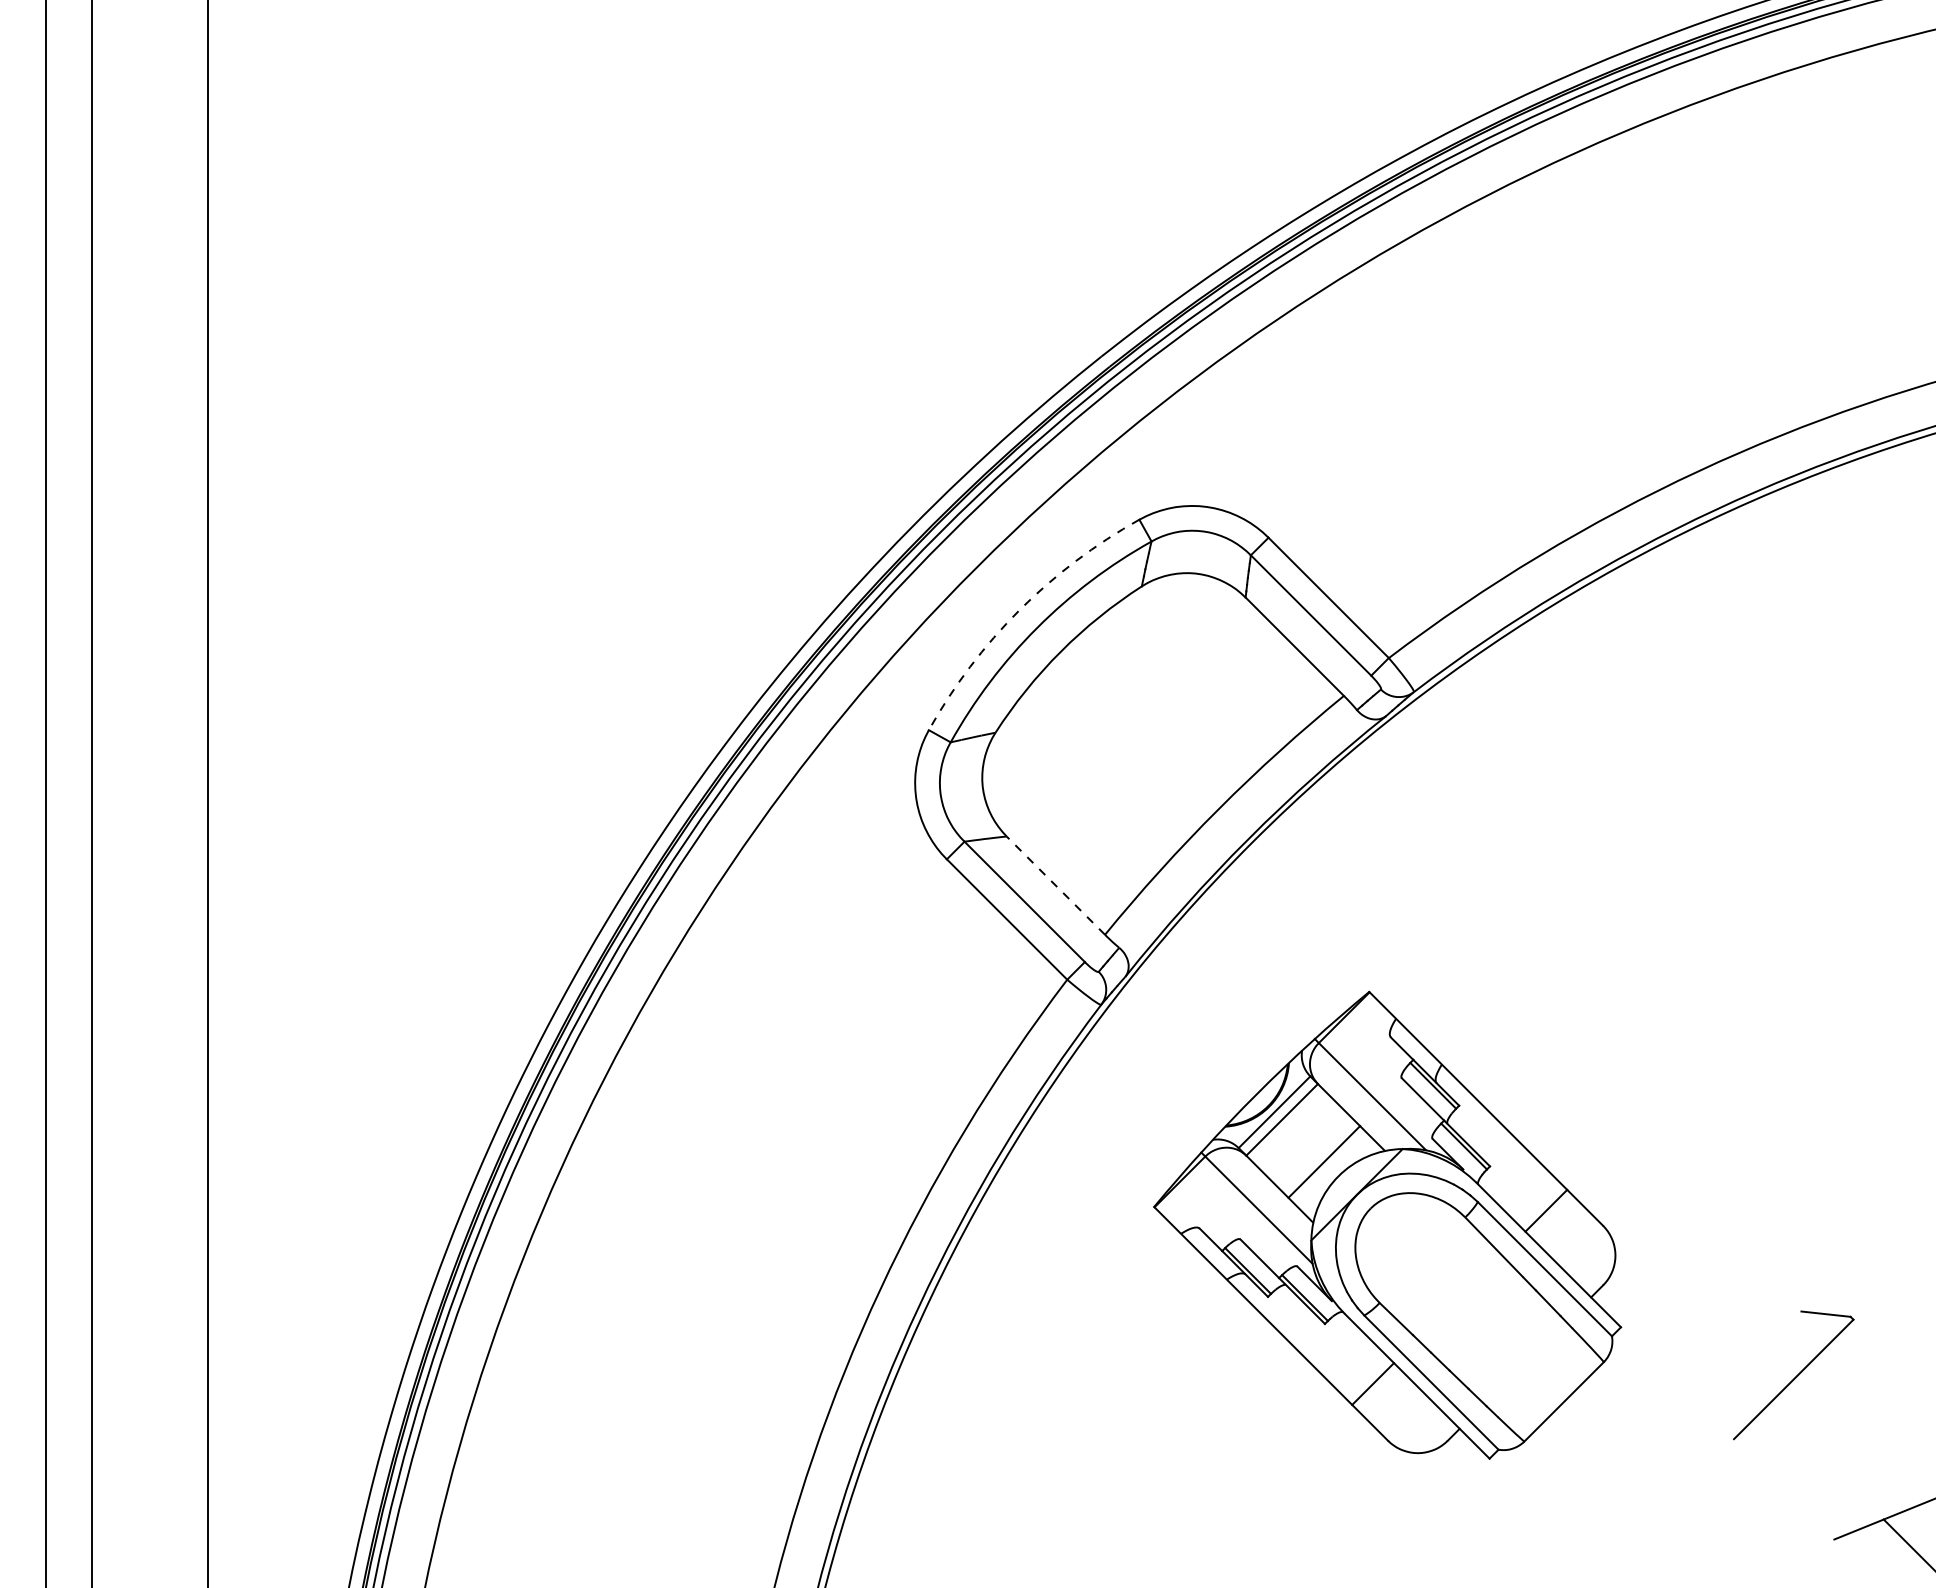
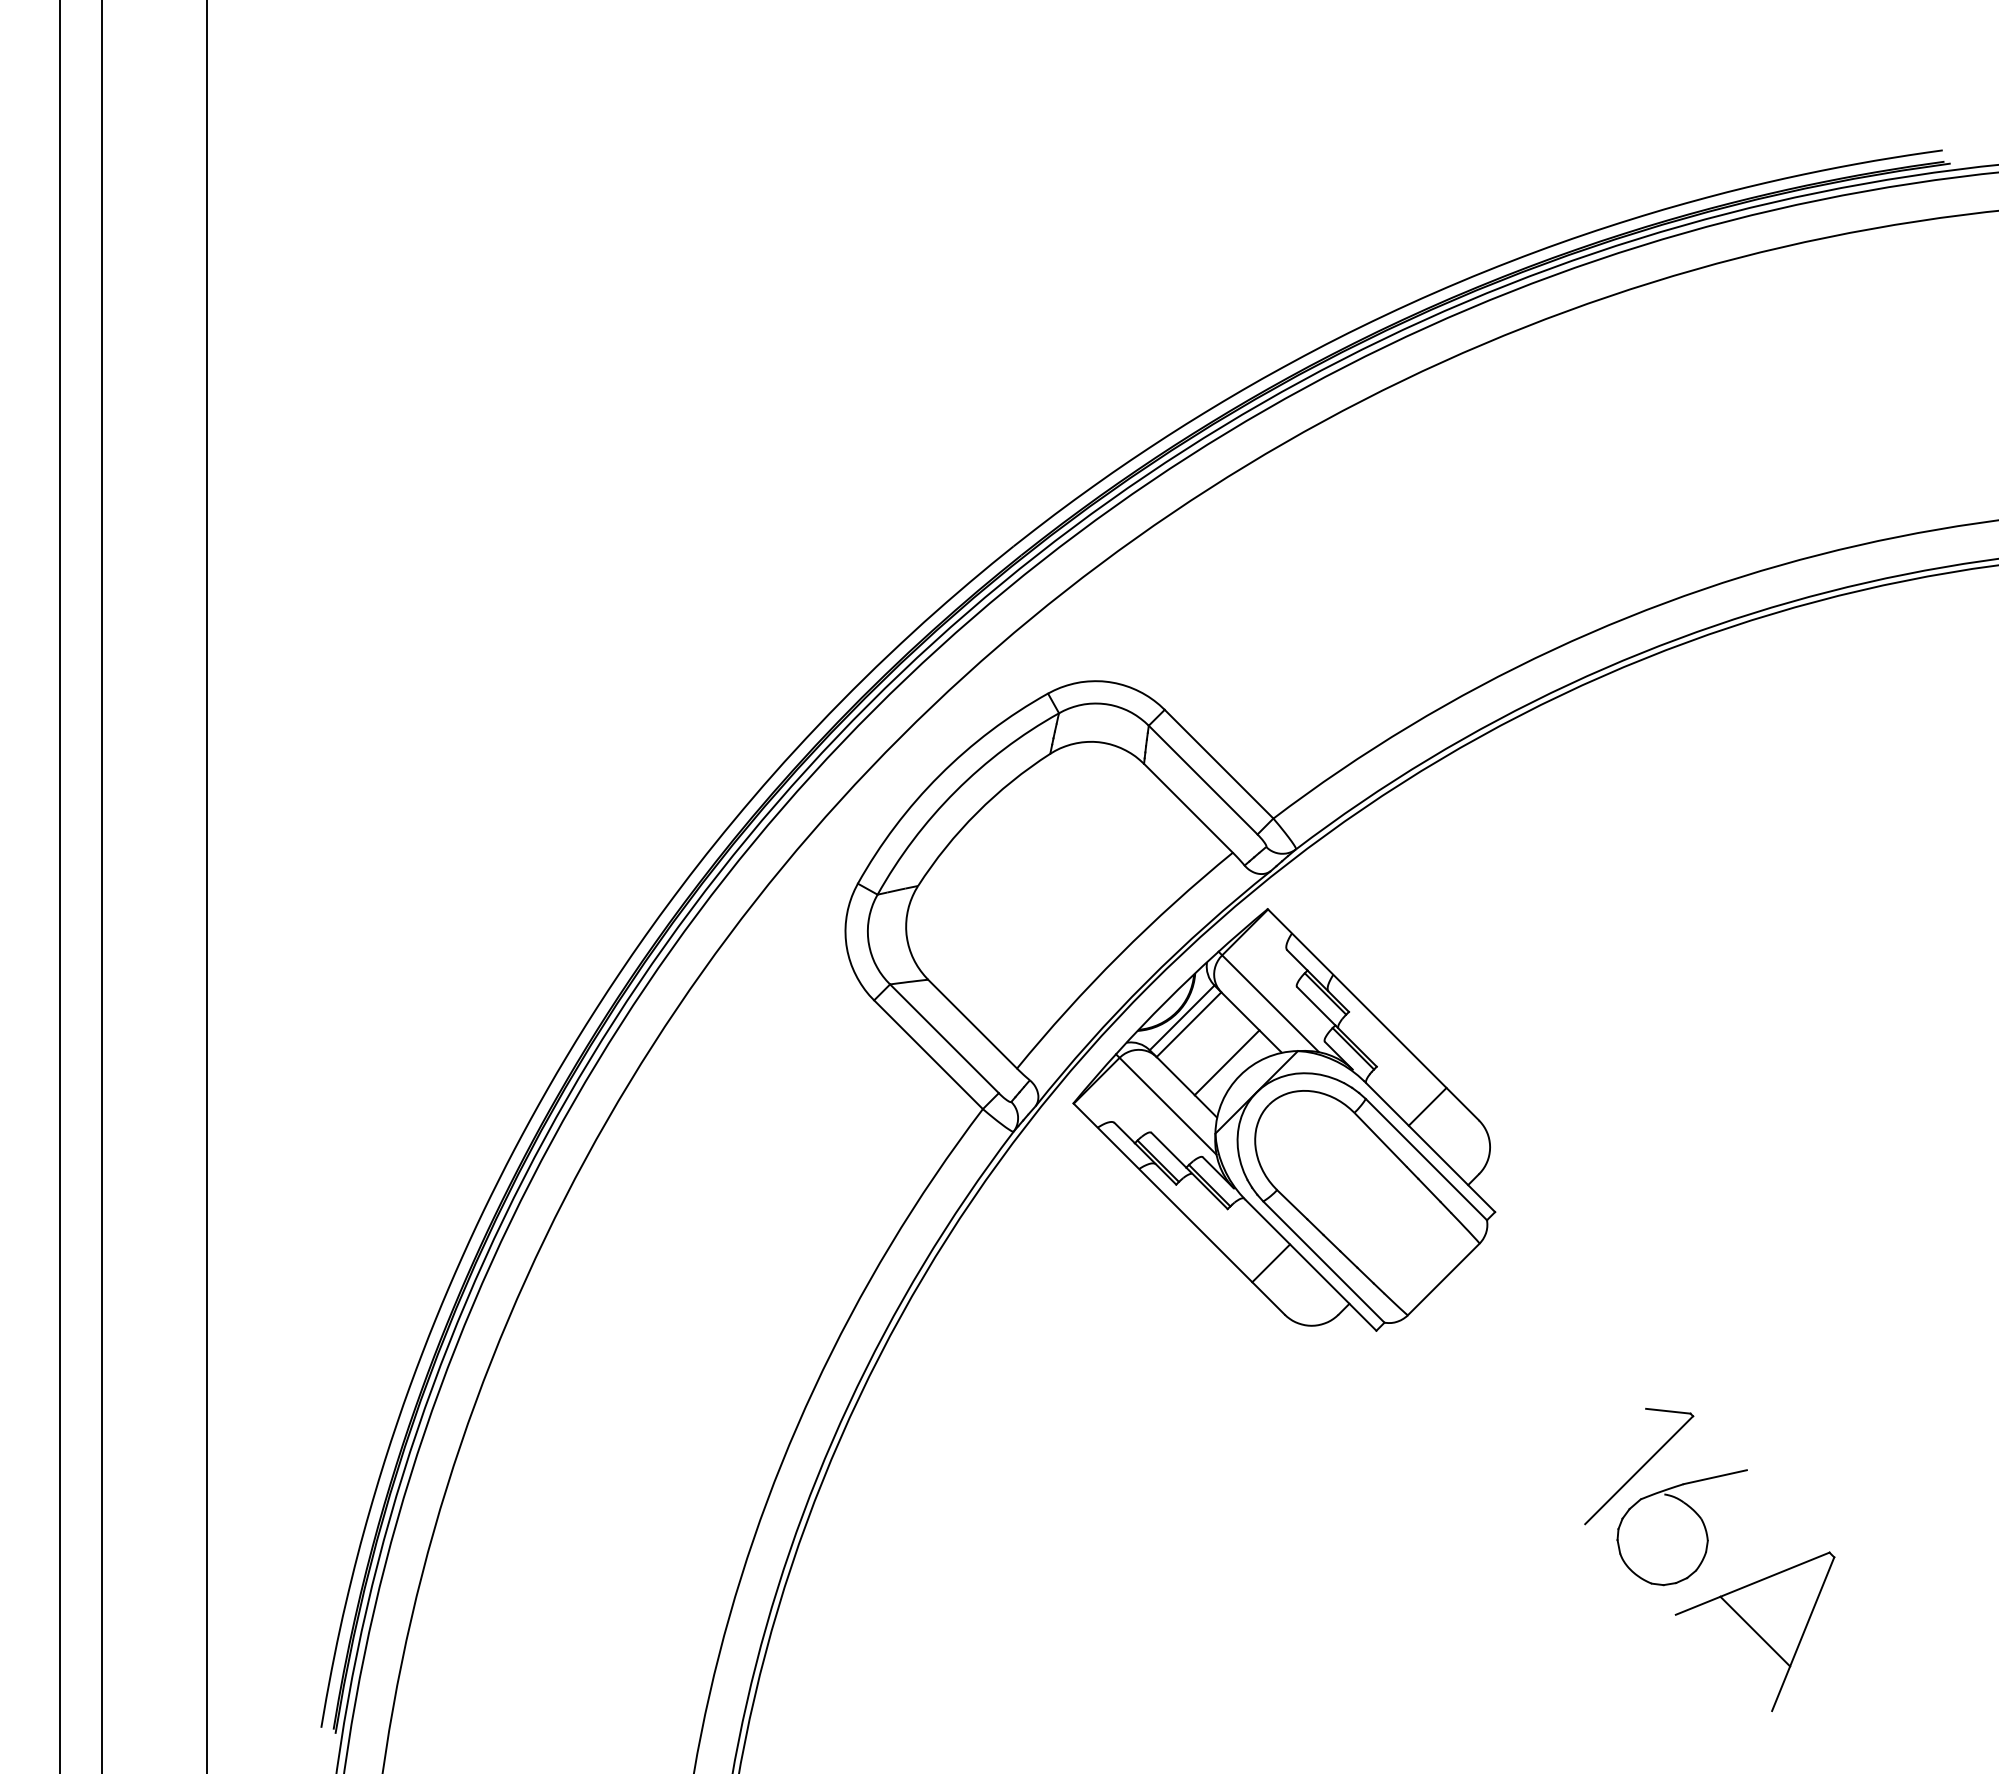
arc: (1019, 610) -> (939, 775), dashed -> solid
line: (1055, 886) -> (972, 1024), dashed -> solid
part: (1387, 1224) -> (1284, 1119), moved
part: (1856, 1427) -> (1695, 1513), added

